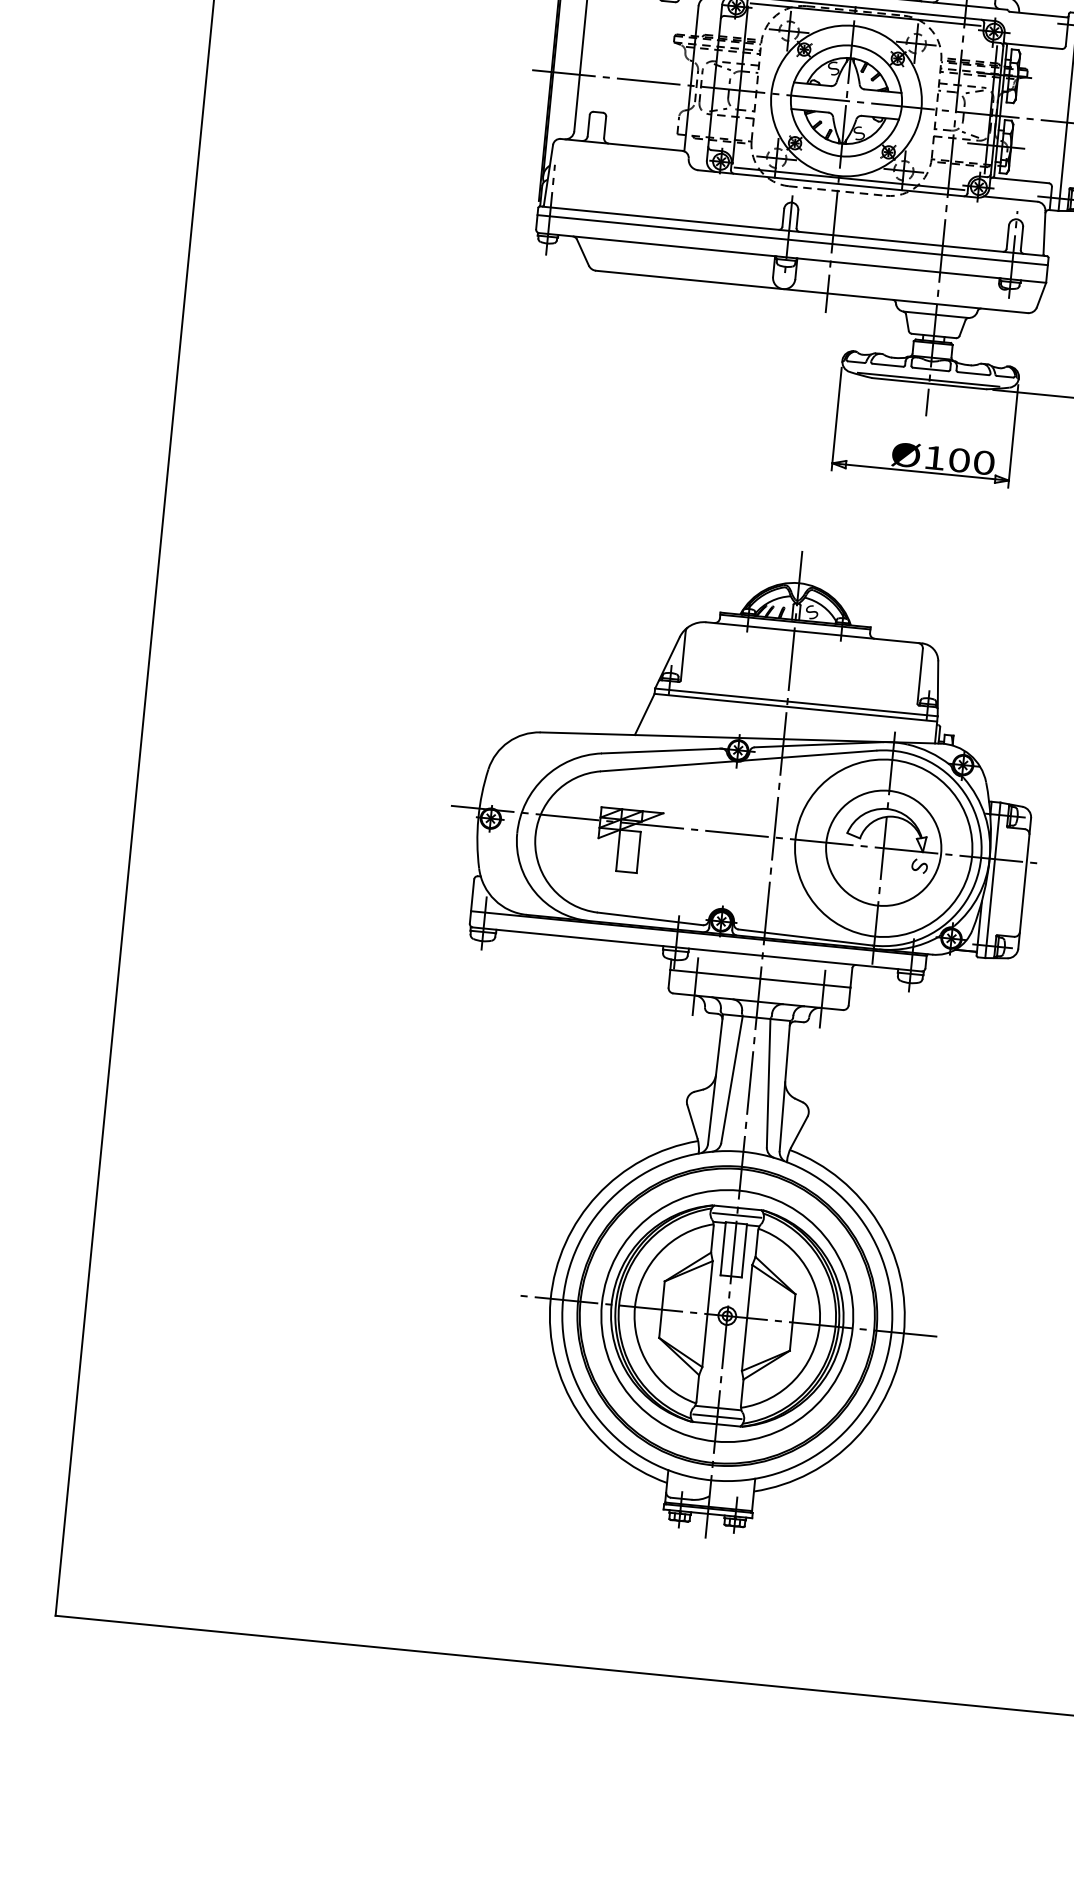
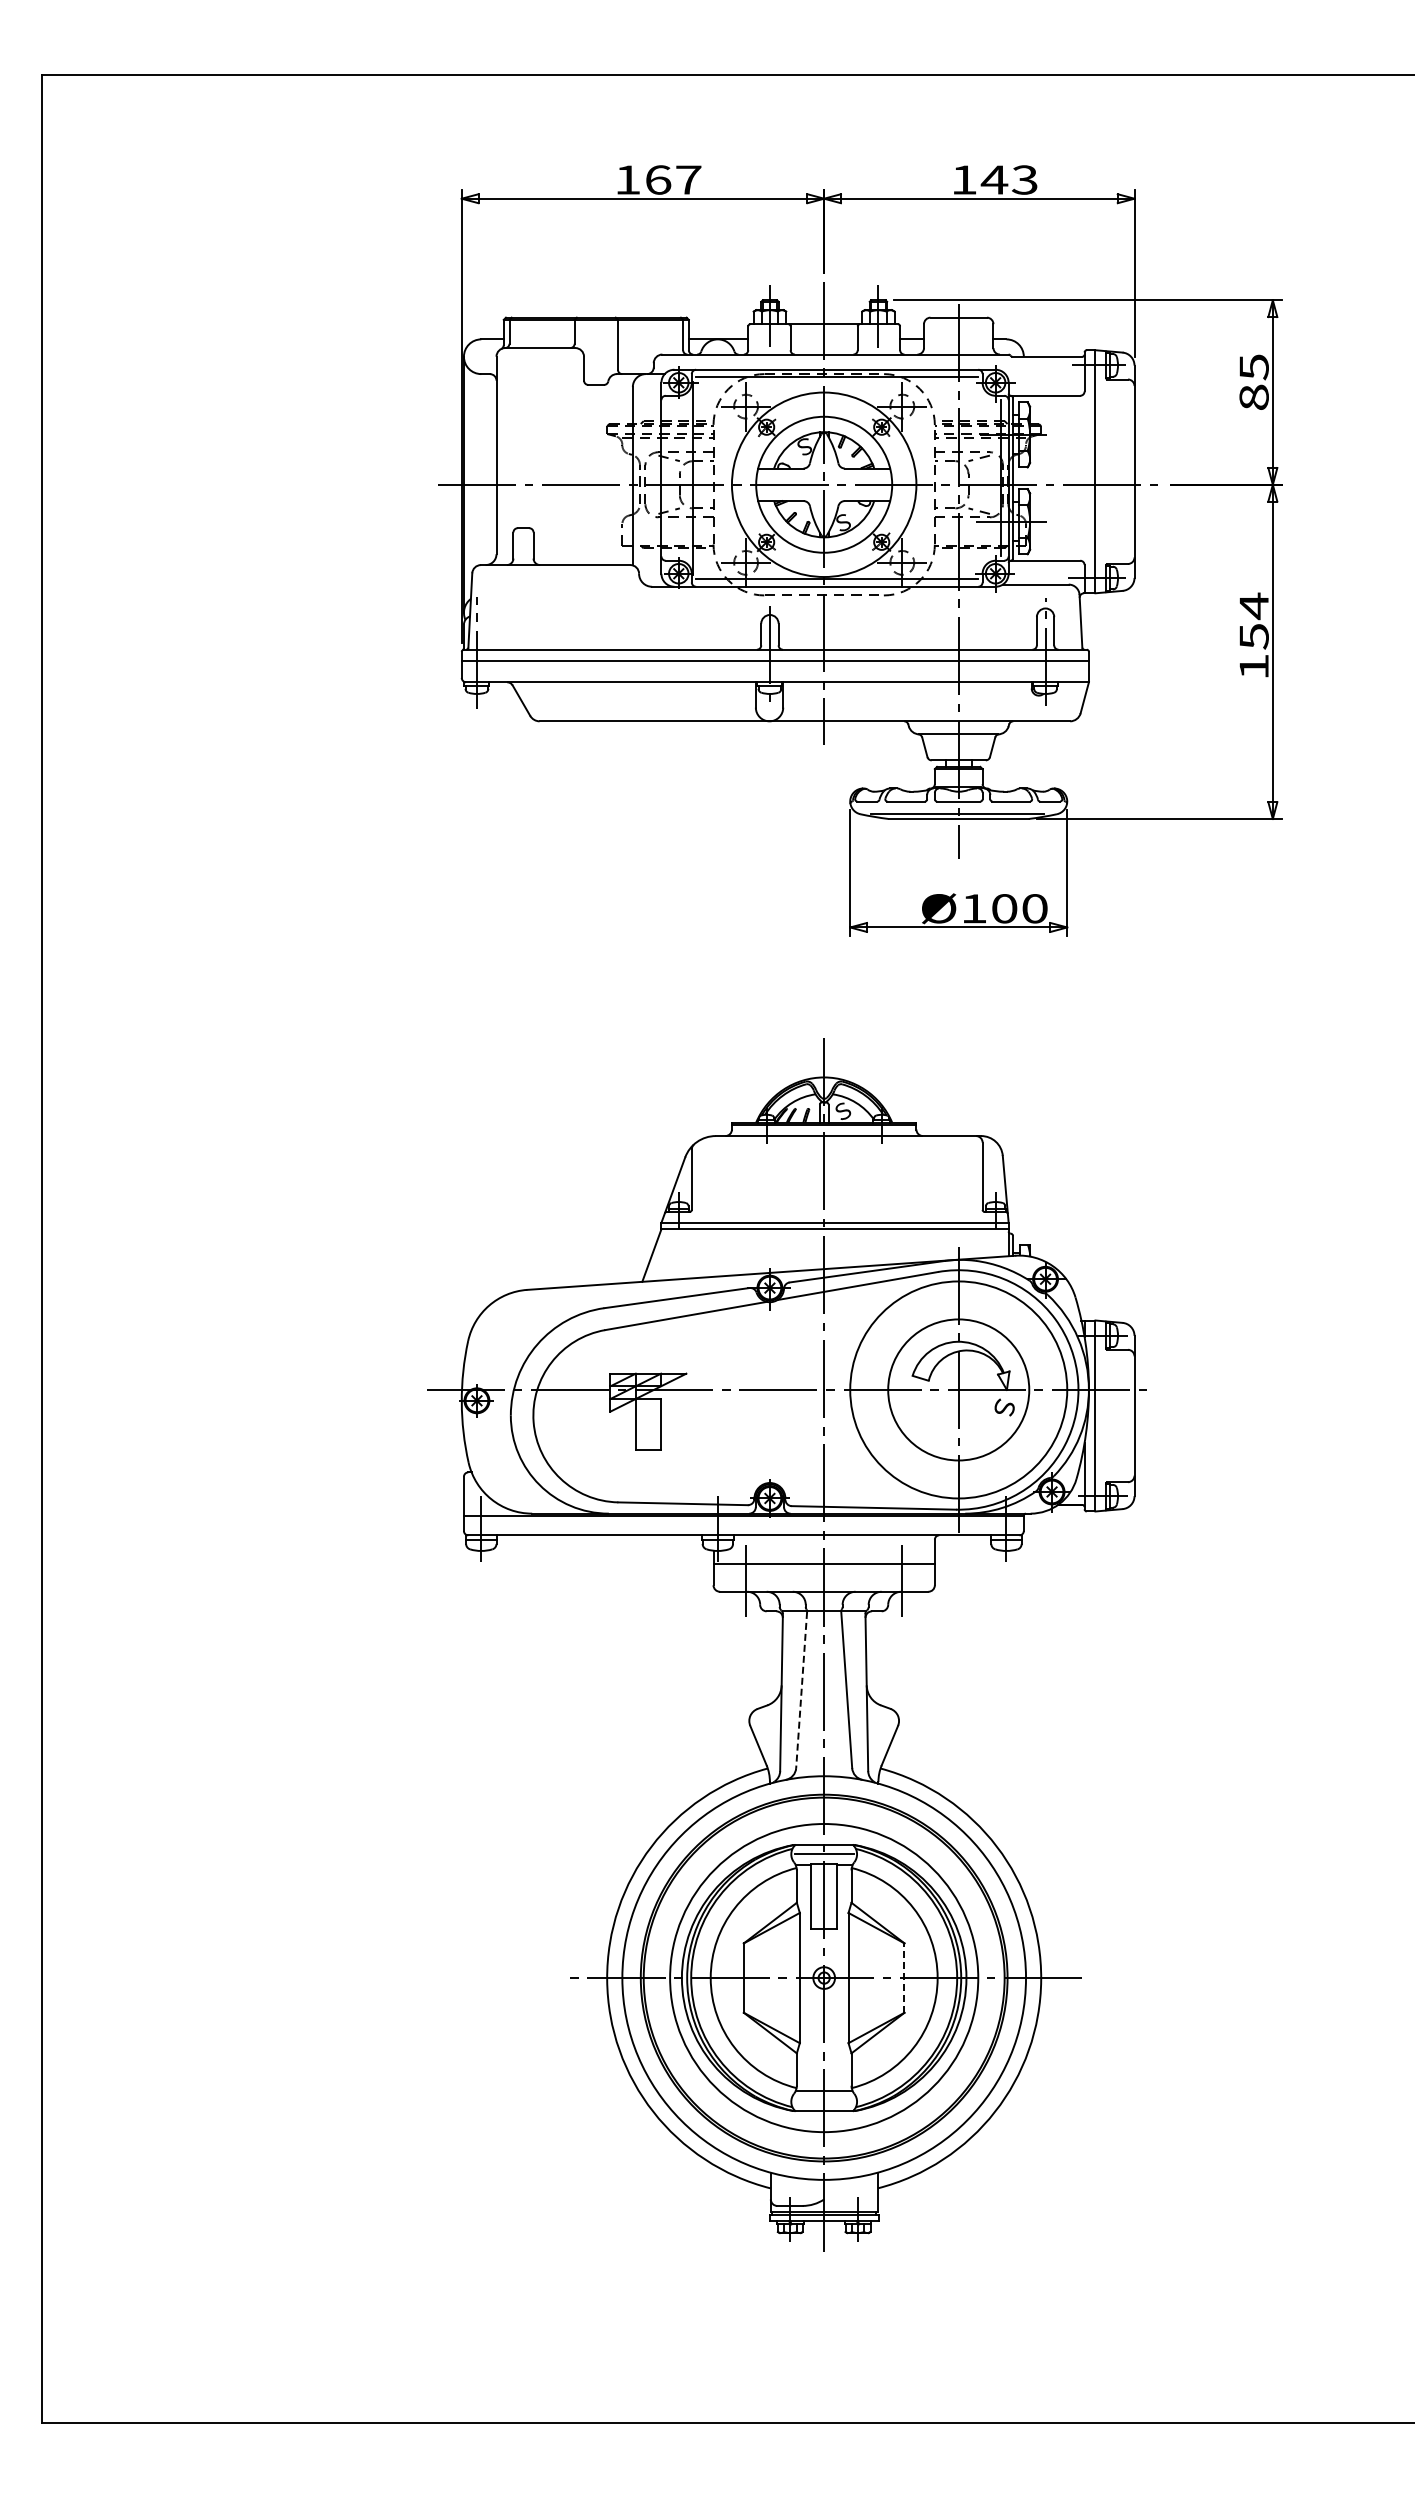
line: (731, 1080) -> (801, 1690), solid -> dashed
line: (792, 1322) -> (904, 1978), solid -> dashed
line: (716, 1416) -> (823, 2101), removed

